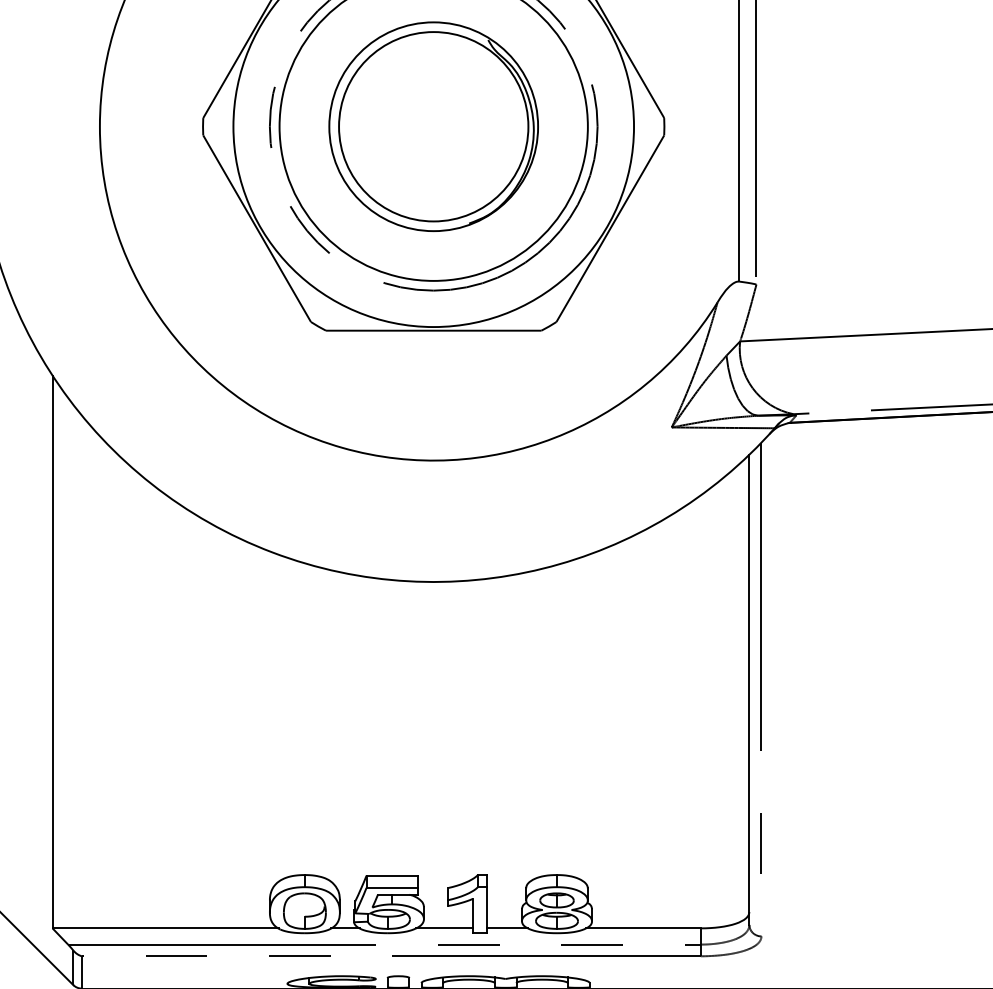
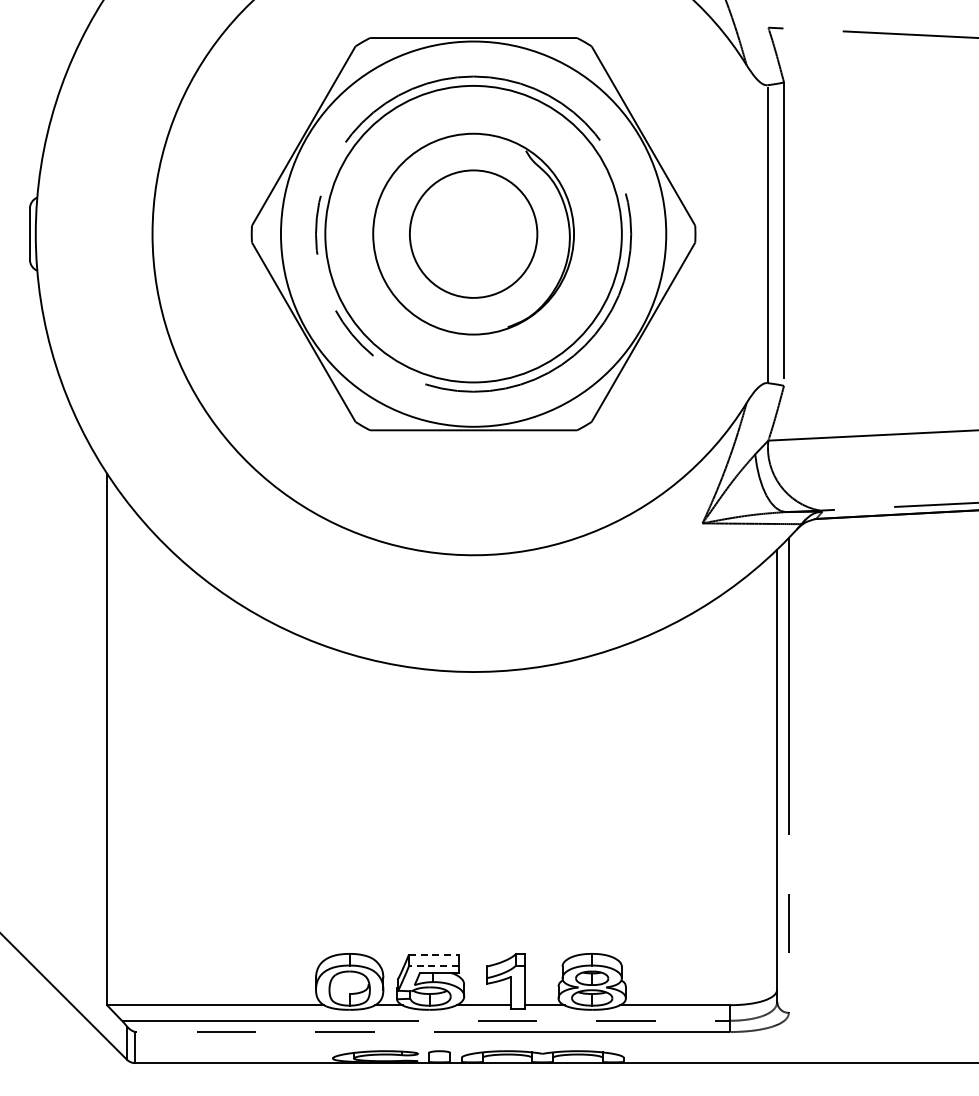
circle: (433, 127) -> (473, 234), size x0.7
line: (392, 875) -> (433, 954), solid -> dashed
line: (392, 888) -> (433, 966), solid -> dashed

